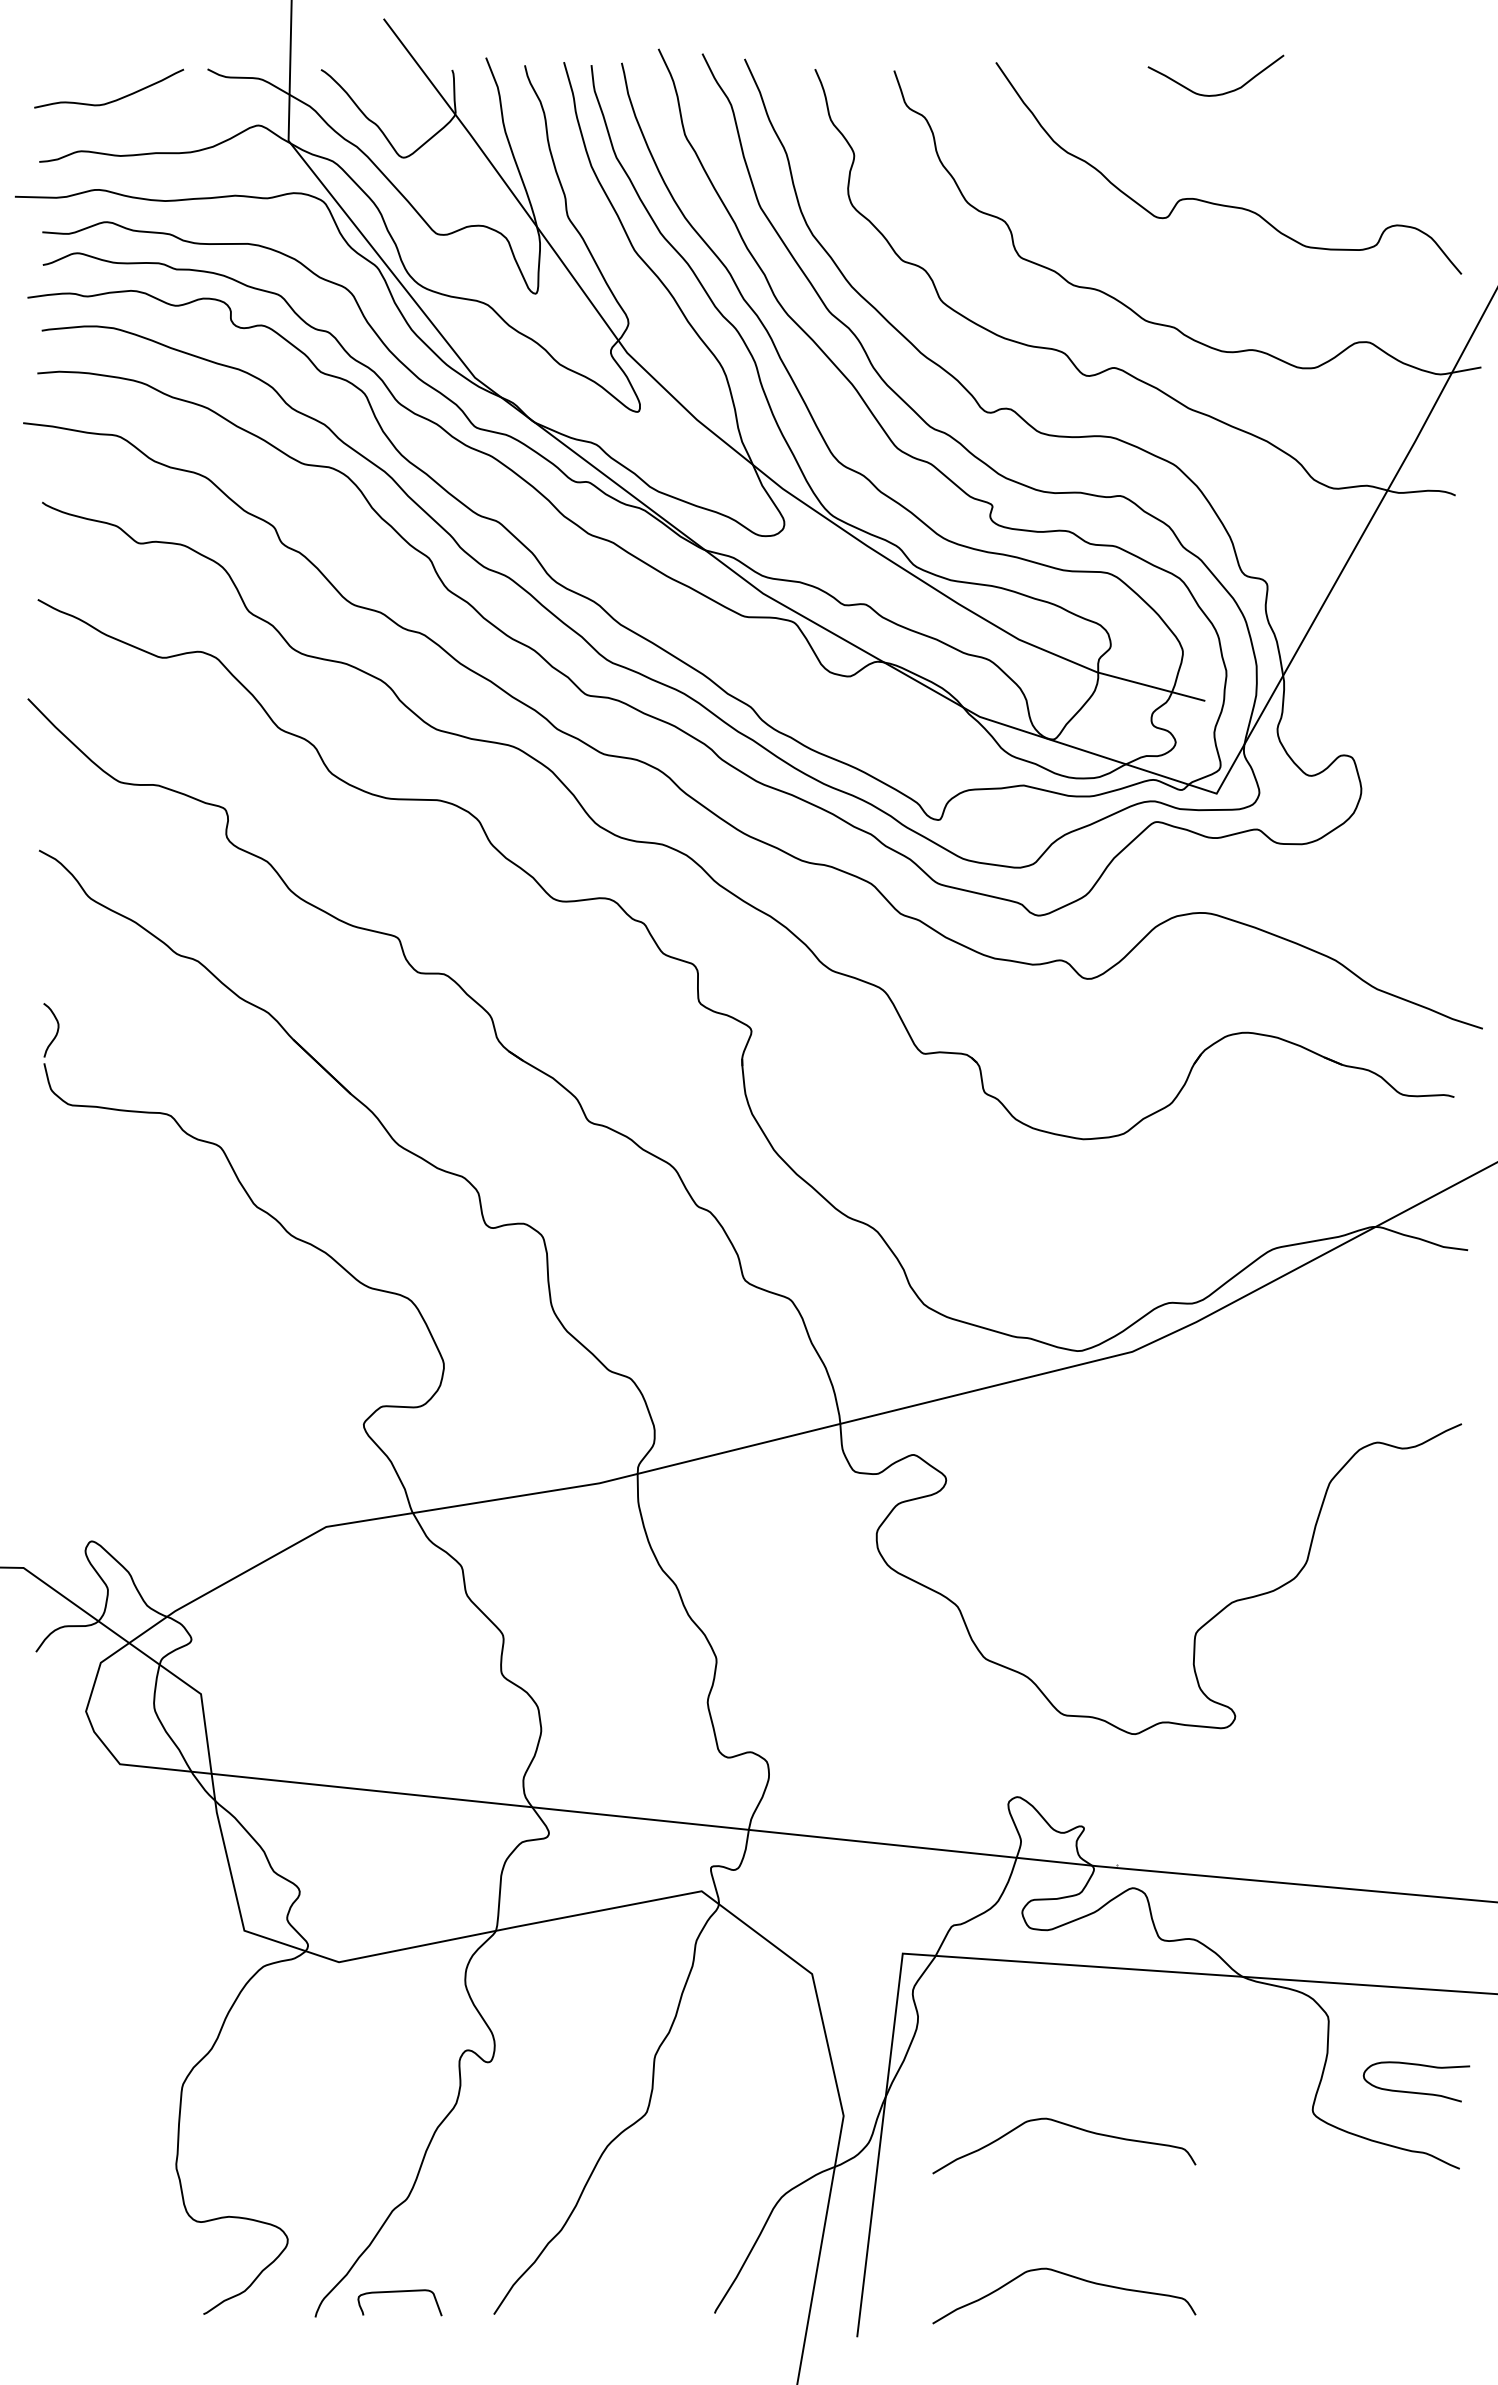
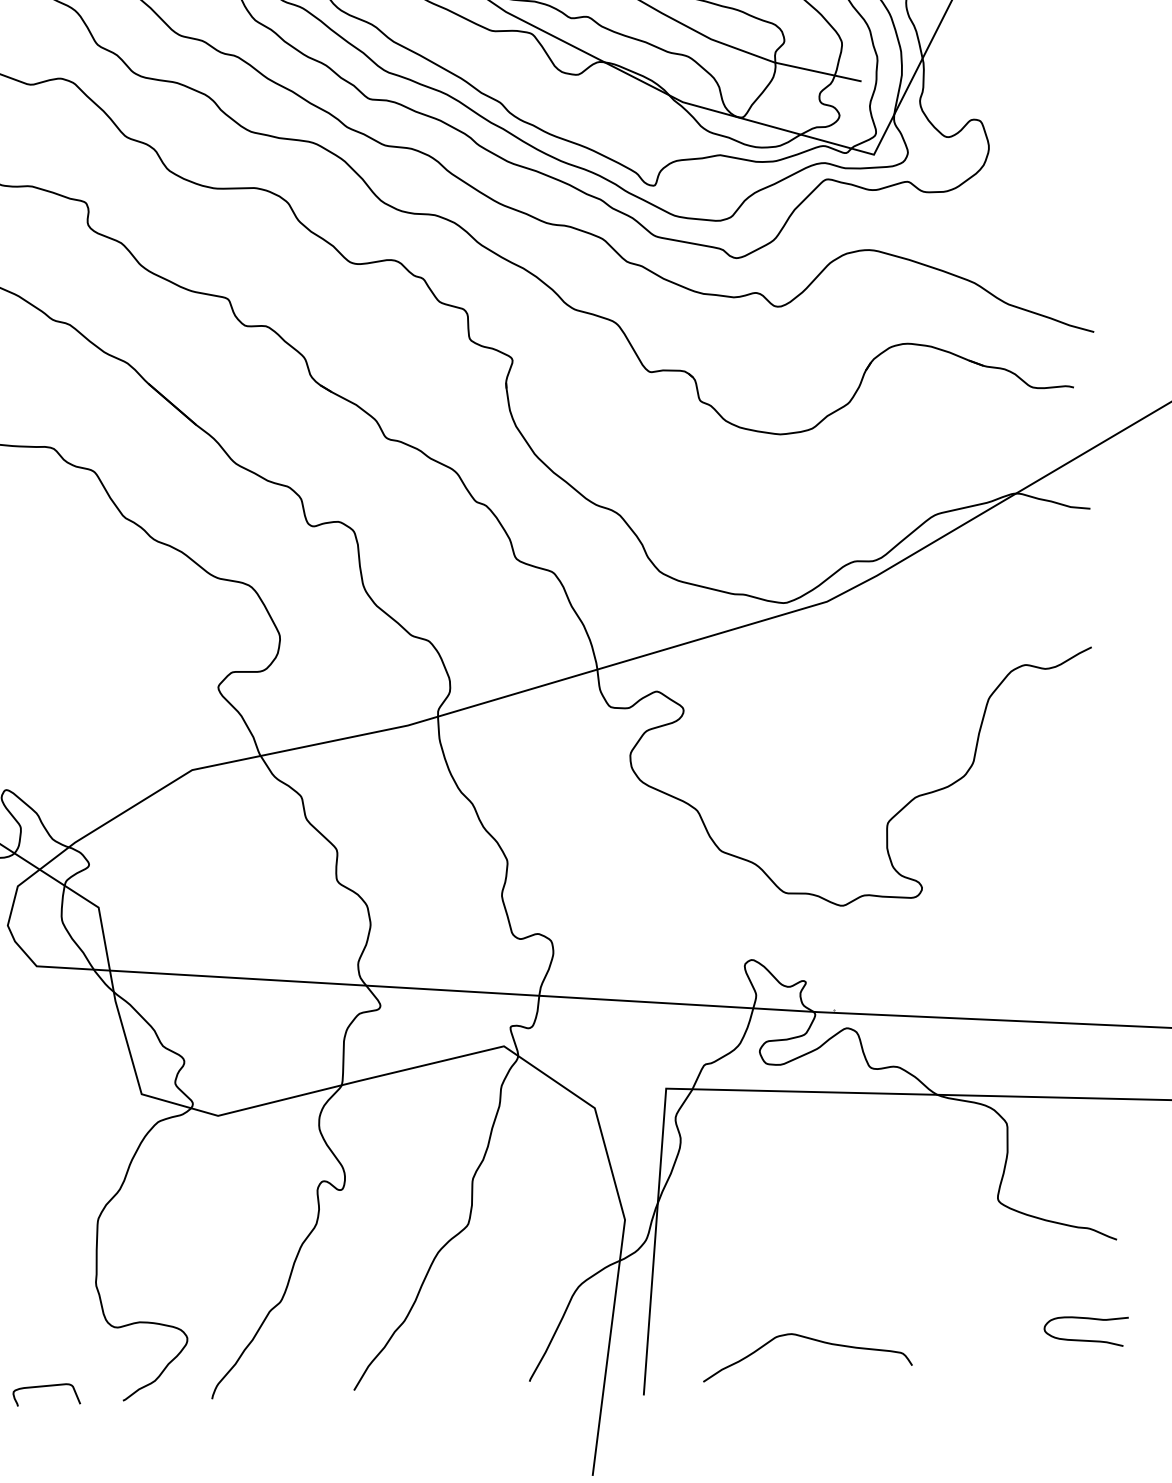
curve: (1413, 2091) -> (1084, 1339), moved
curve: (1071, 2127) -> (806, 1220), removed
curve: (399, 2292) -> (45, 1386), moved

